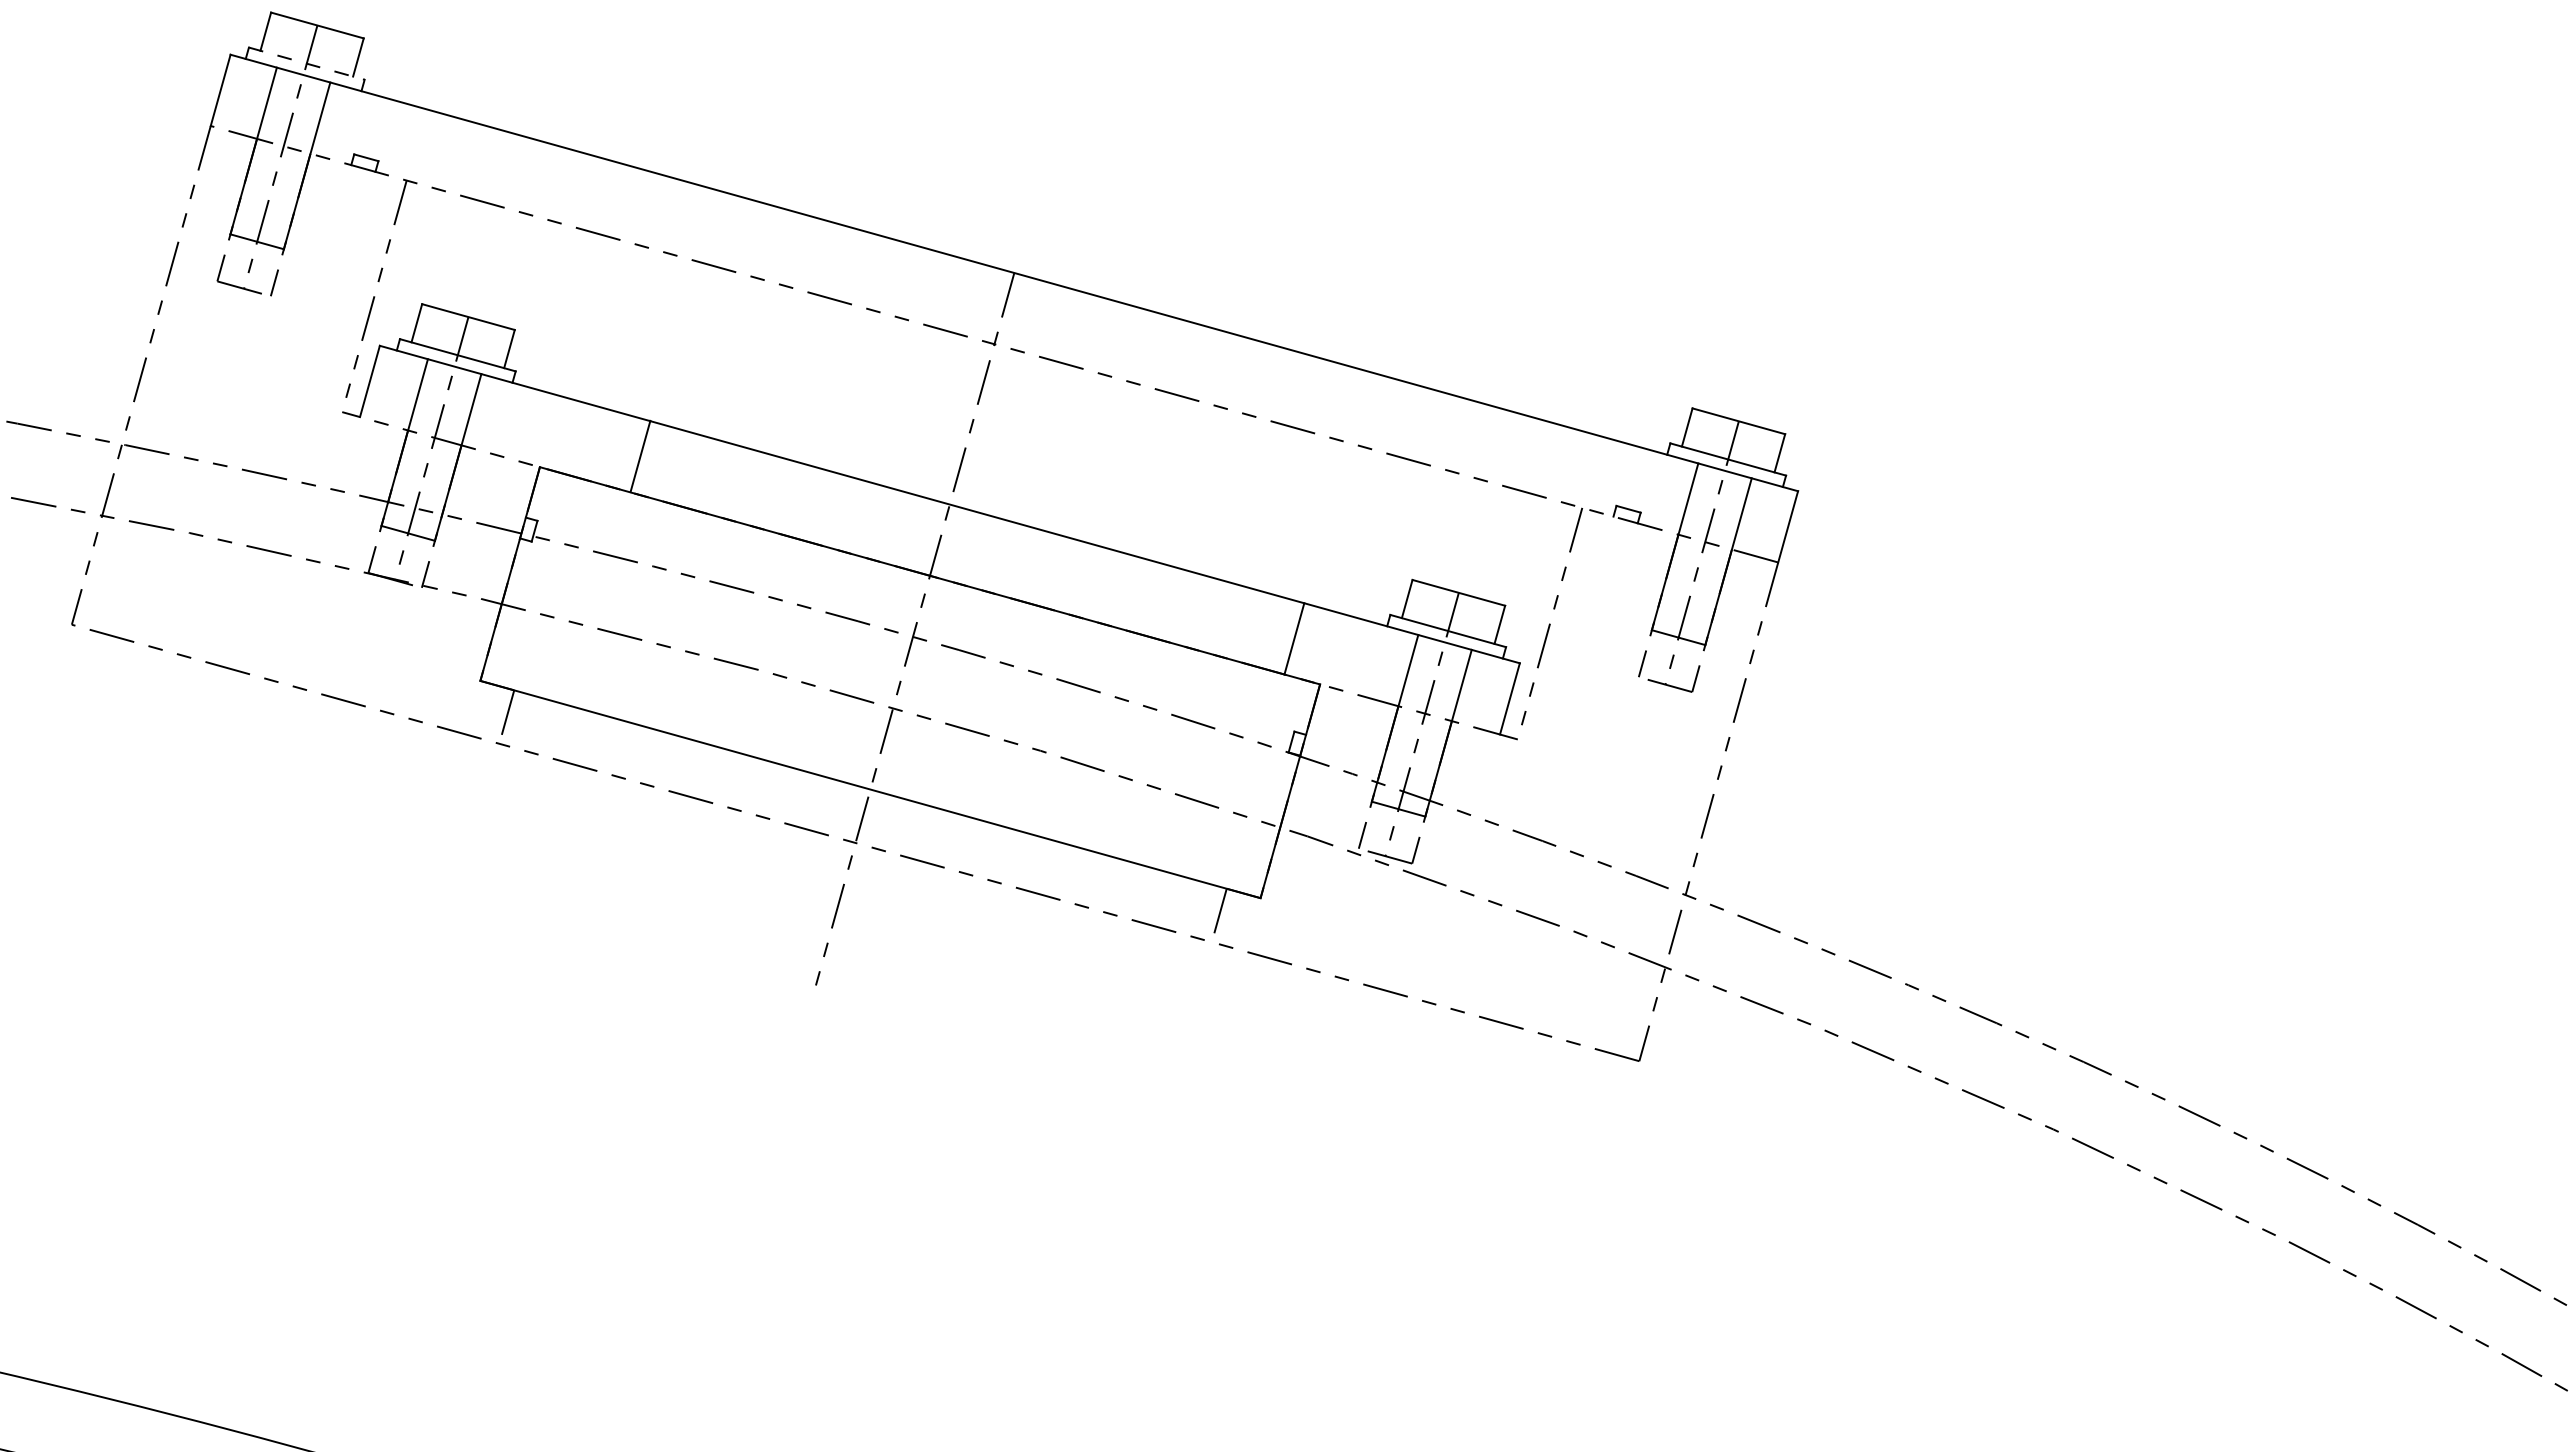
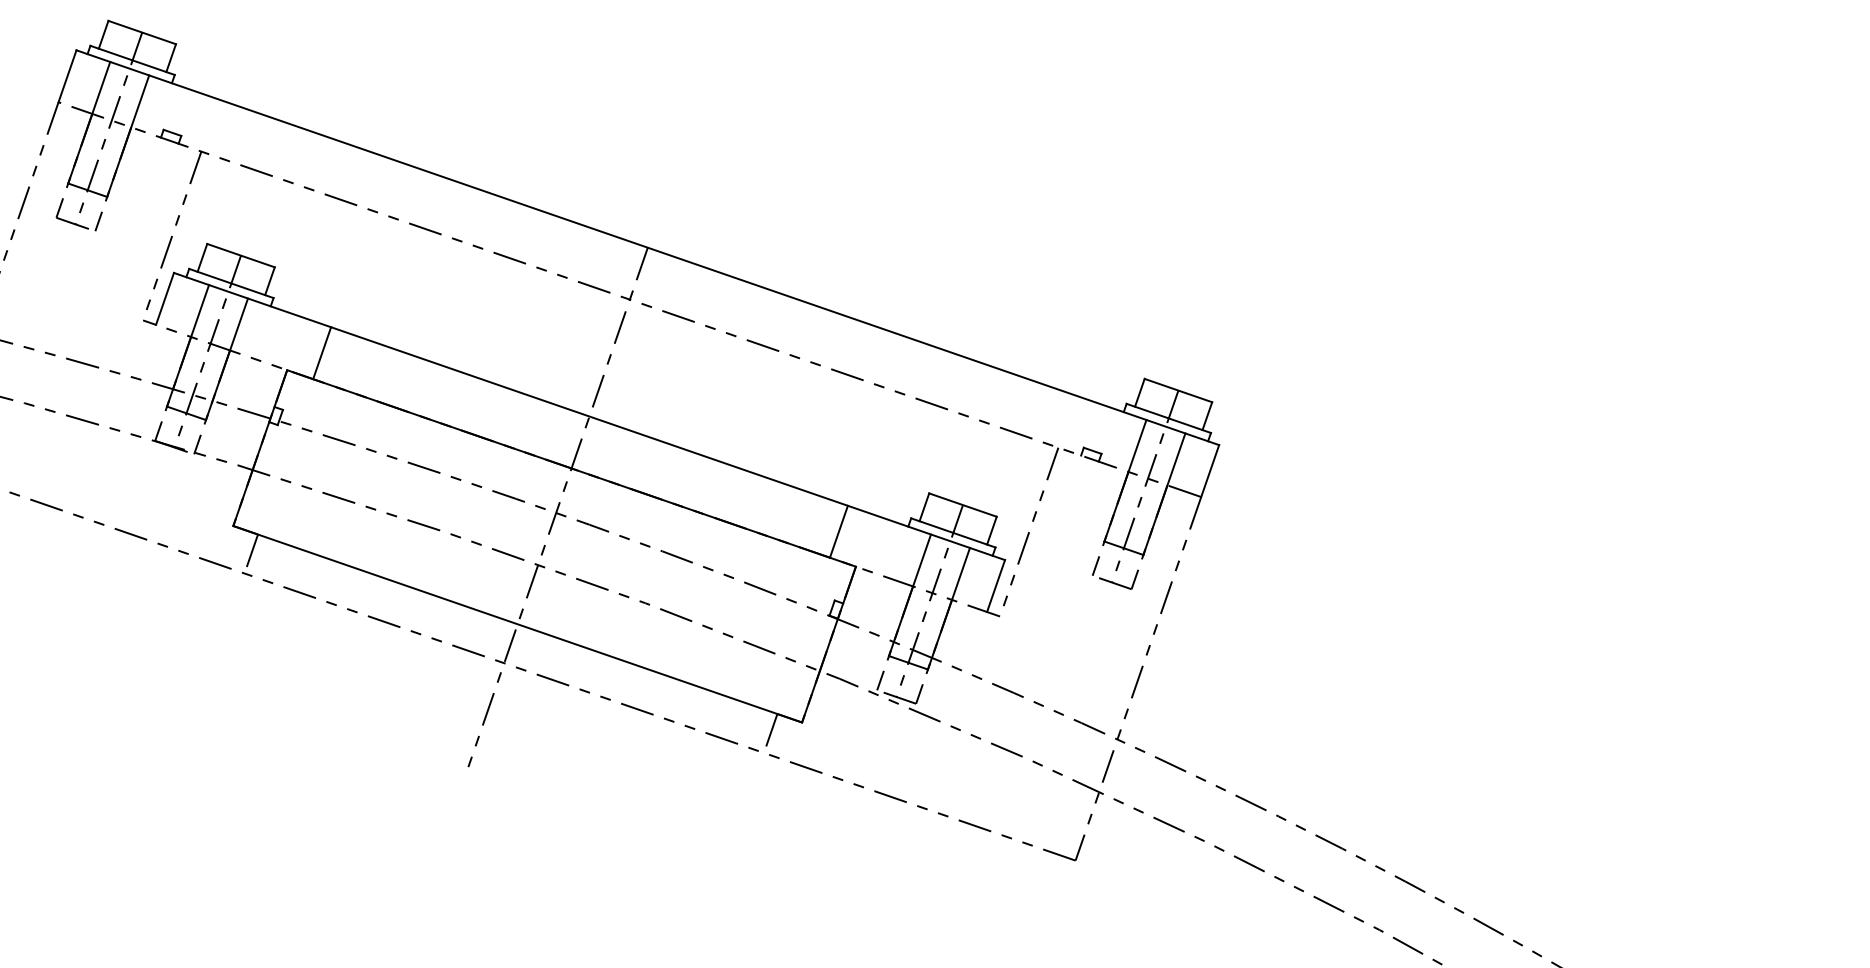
line: (307, 63) -> (133, 60), dashed -> solid
line: (640, 456) -> (322, 353), moved

